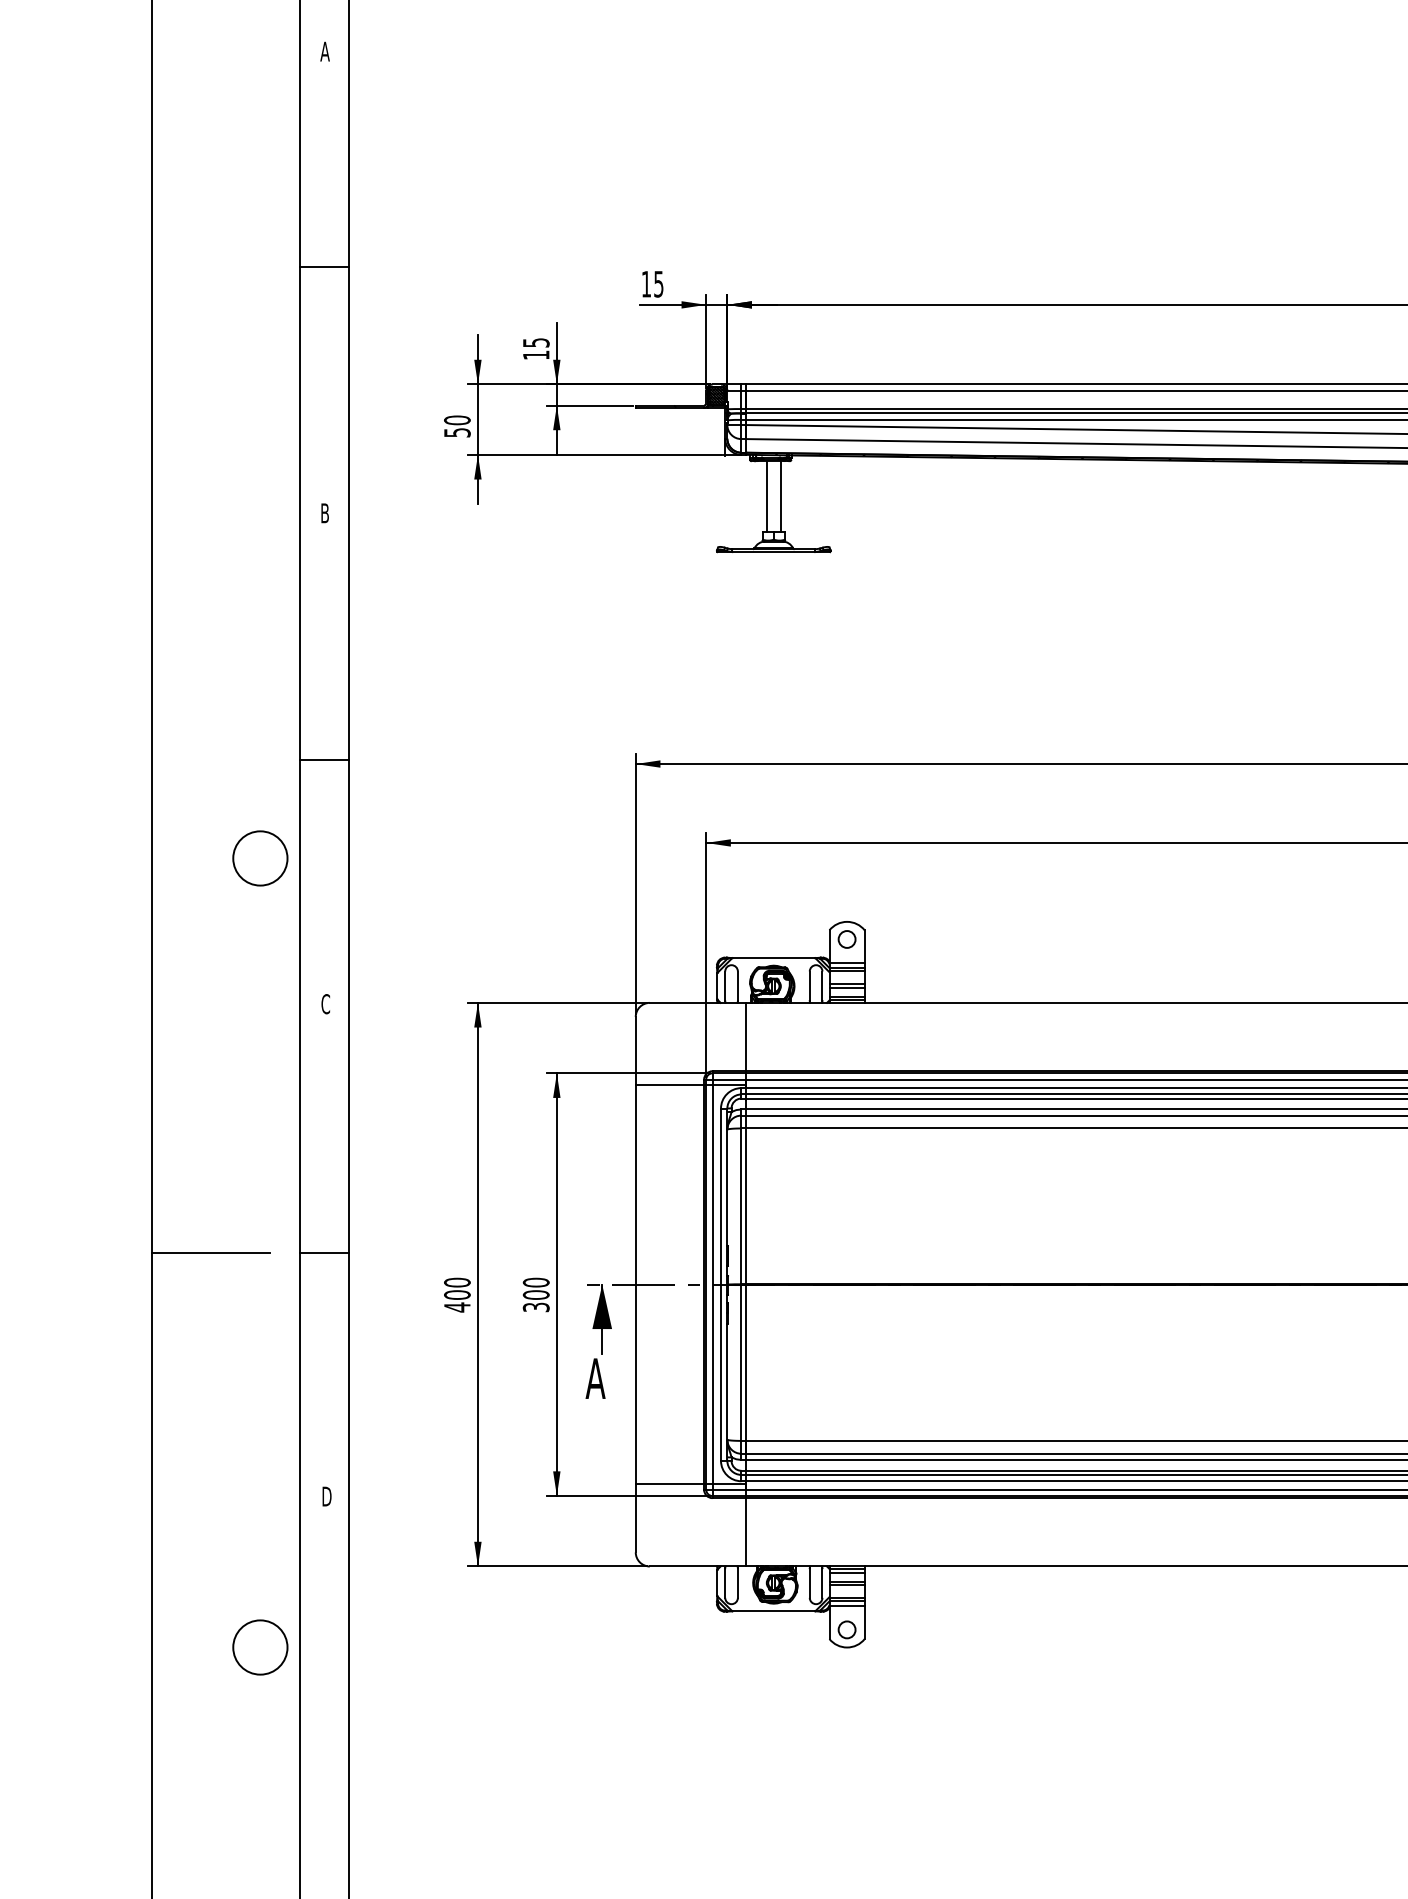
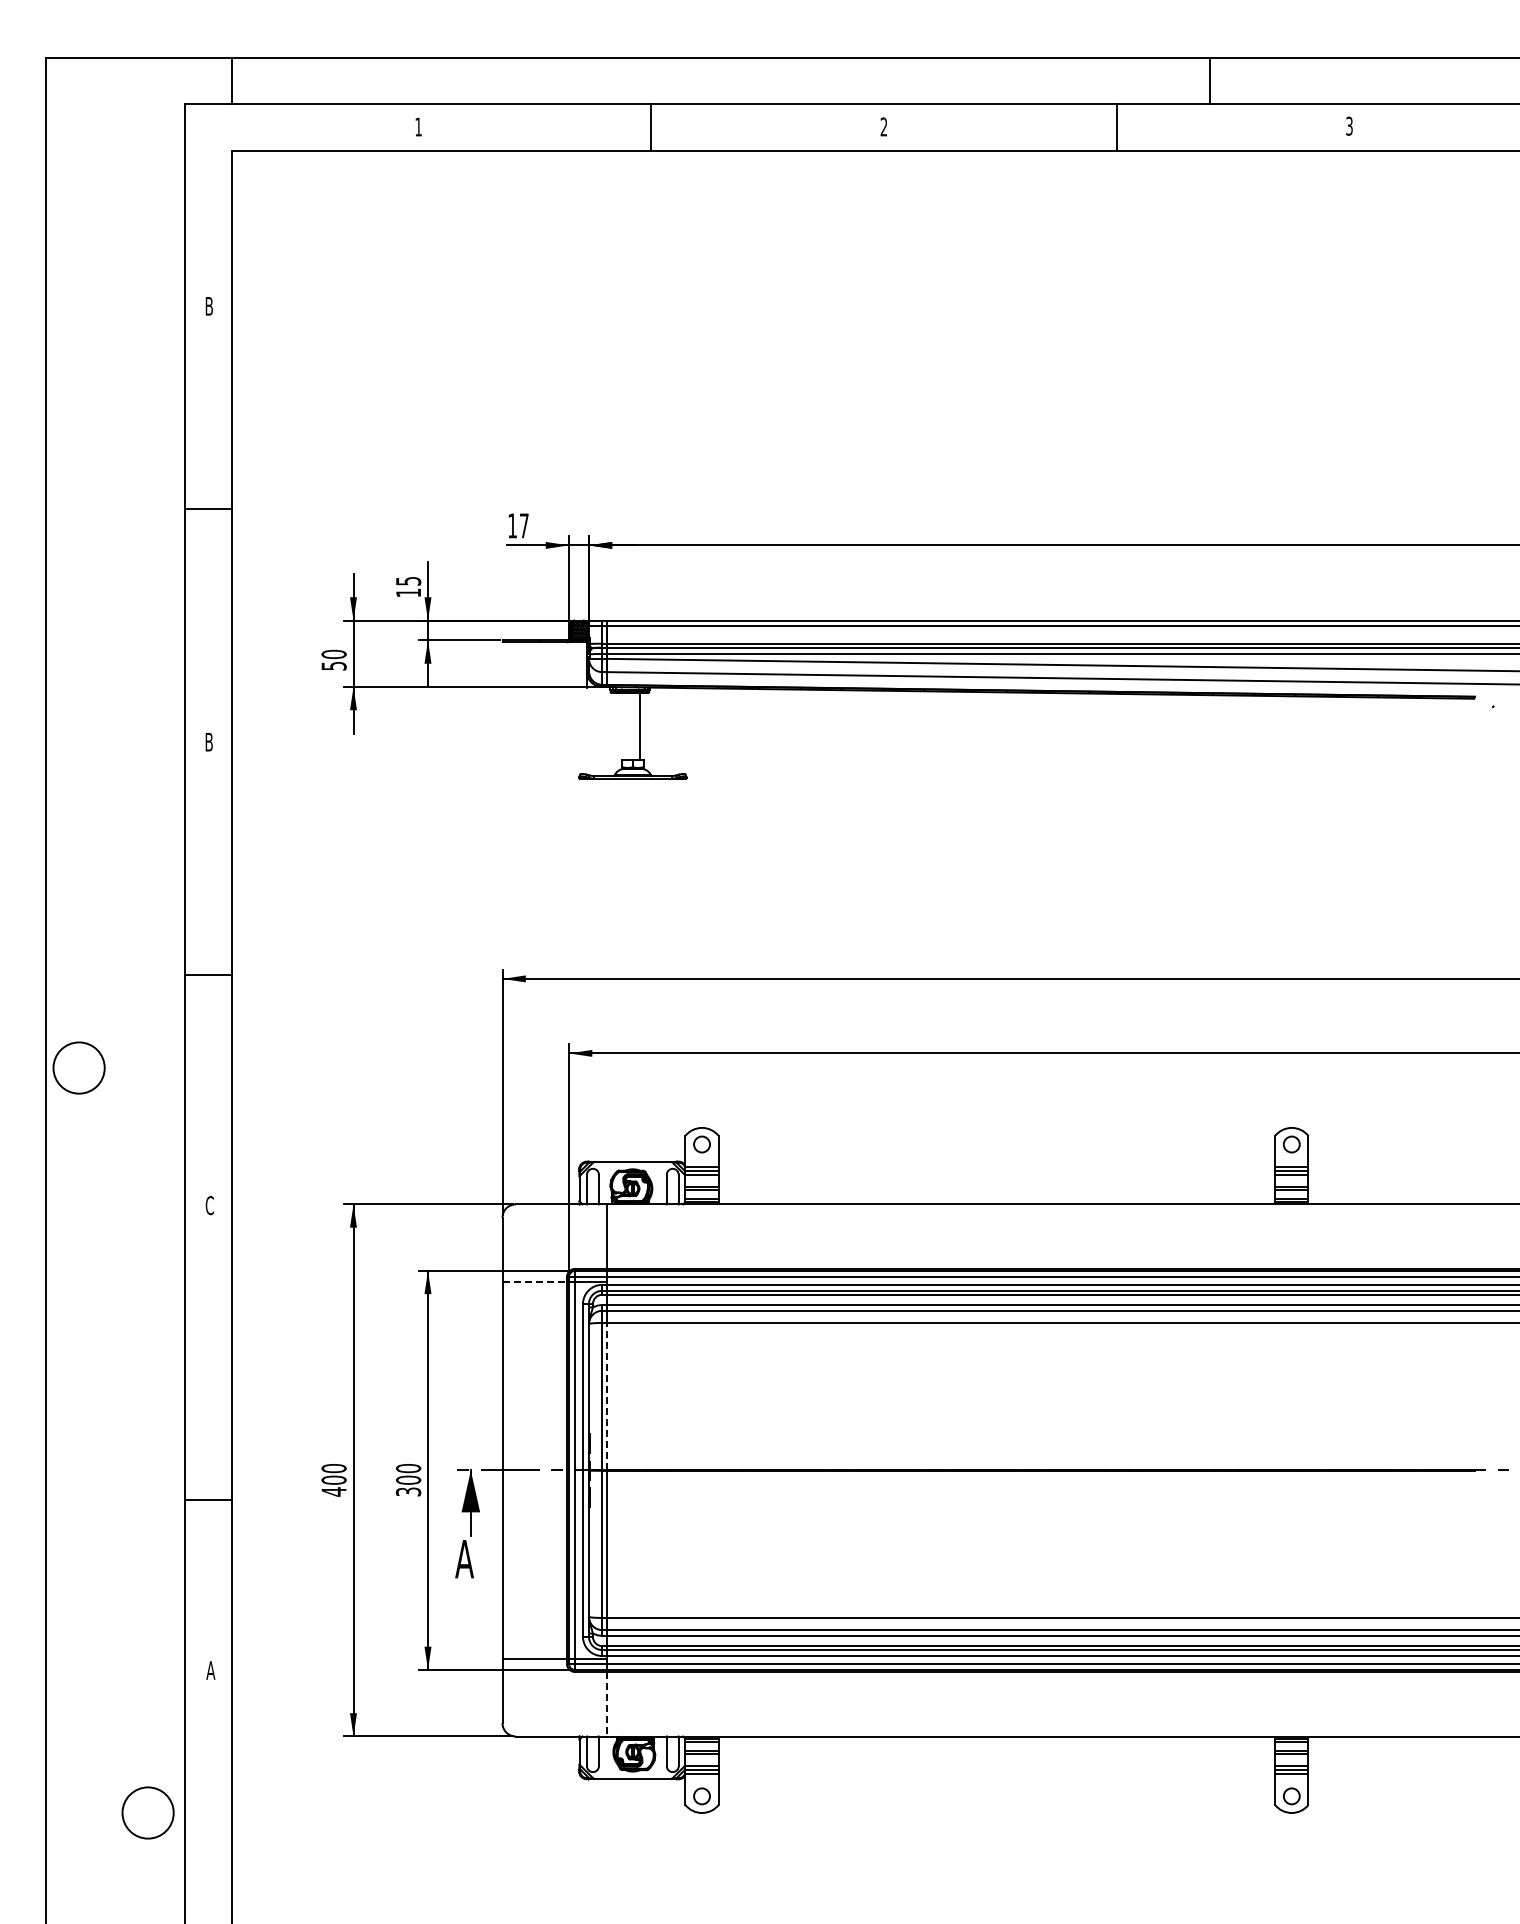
text: (324, 51) -> (208, 306), A -> B
text: (659, 283) -> (524, 525), 15 -> 17
line: (767, 496) -> (626, 726), removed
circle: (259, 857) -> (78, 1067), moved
line: (670, 1085) -> (535, 1282), solid -> dashed
line: (745, 1206) -> (606, 1396), solid -> dashed
line: (211, 1252) -> (101, 1440), removed
line: (324, 1252) -> (208, 1499), moved
text: (326, 1496) -> (210, 1670), D -> A
line: (745, 1532) -> (606, 1704), solid -> dashed

